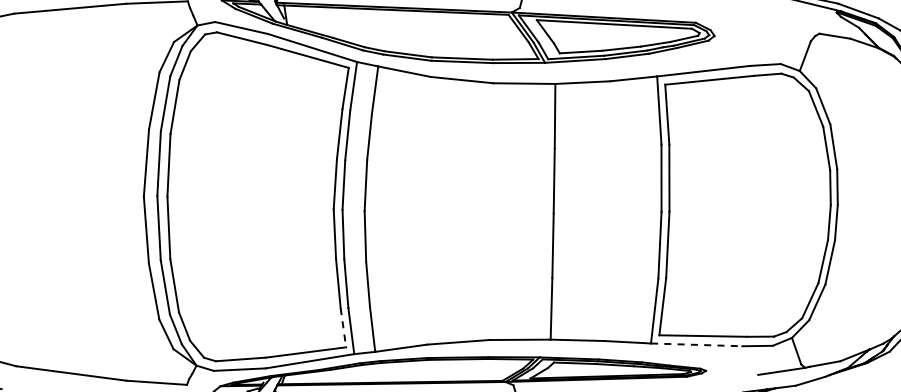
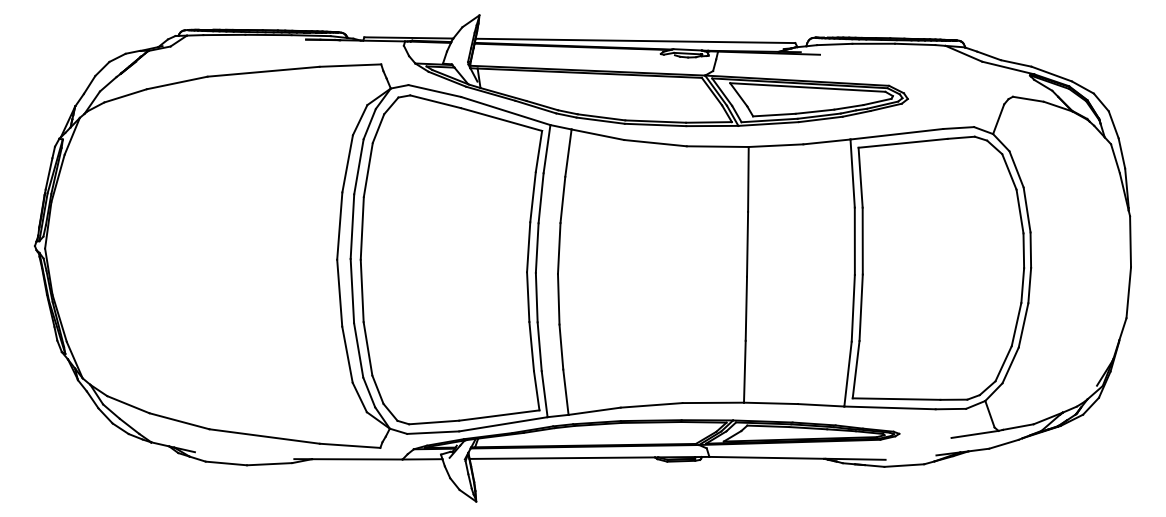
line: (343, 327) -> (536, 390), dashed -> solid
line: (697, 344) -> (890, 407), dashed -> solid

